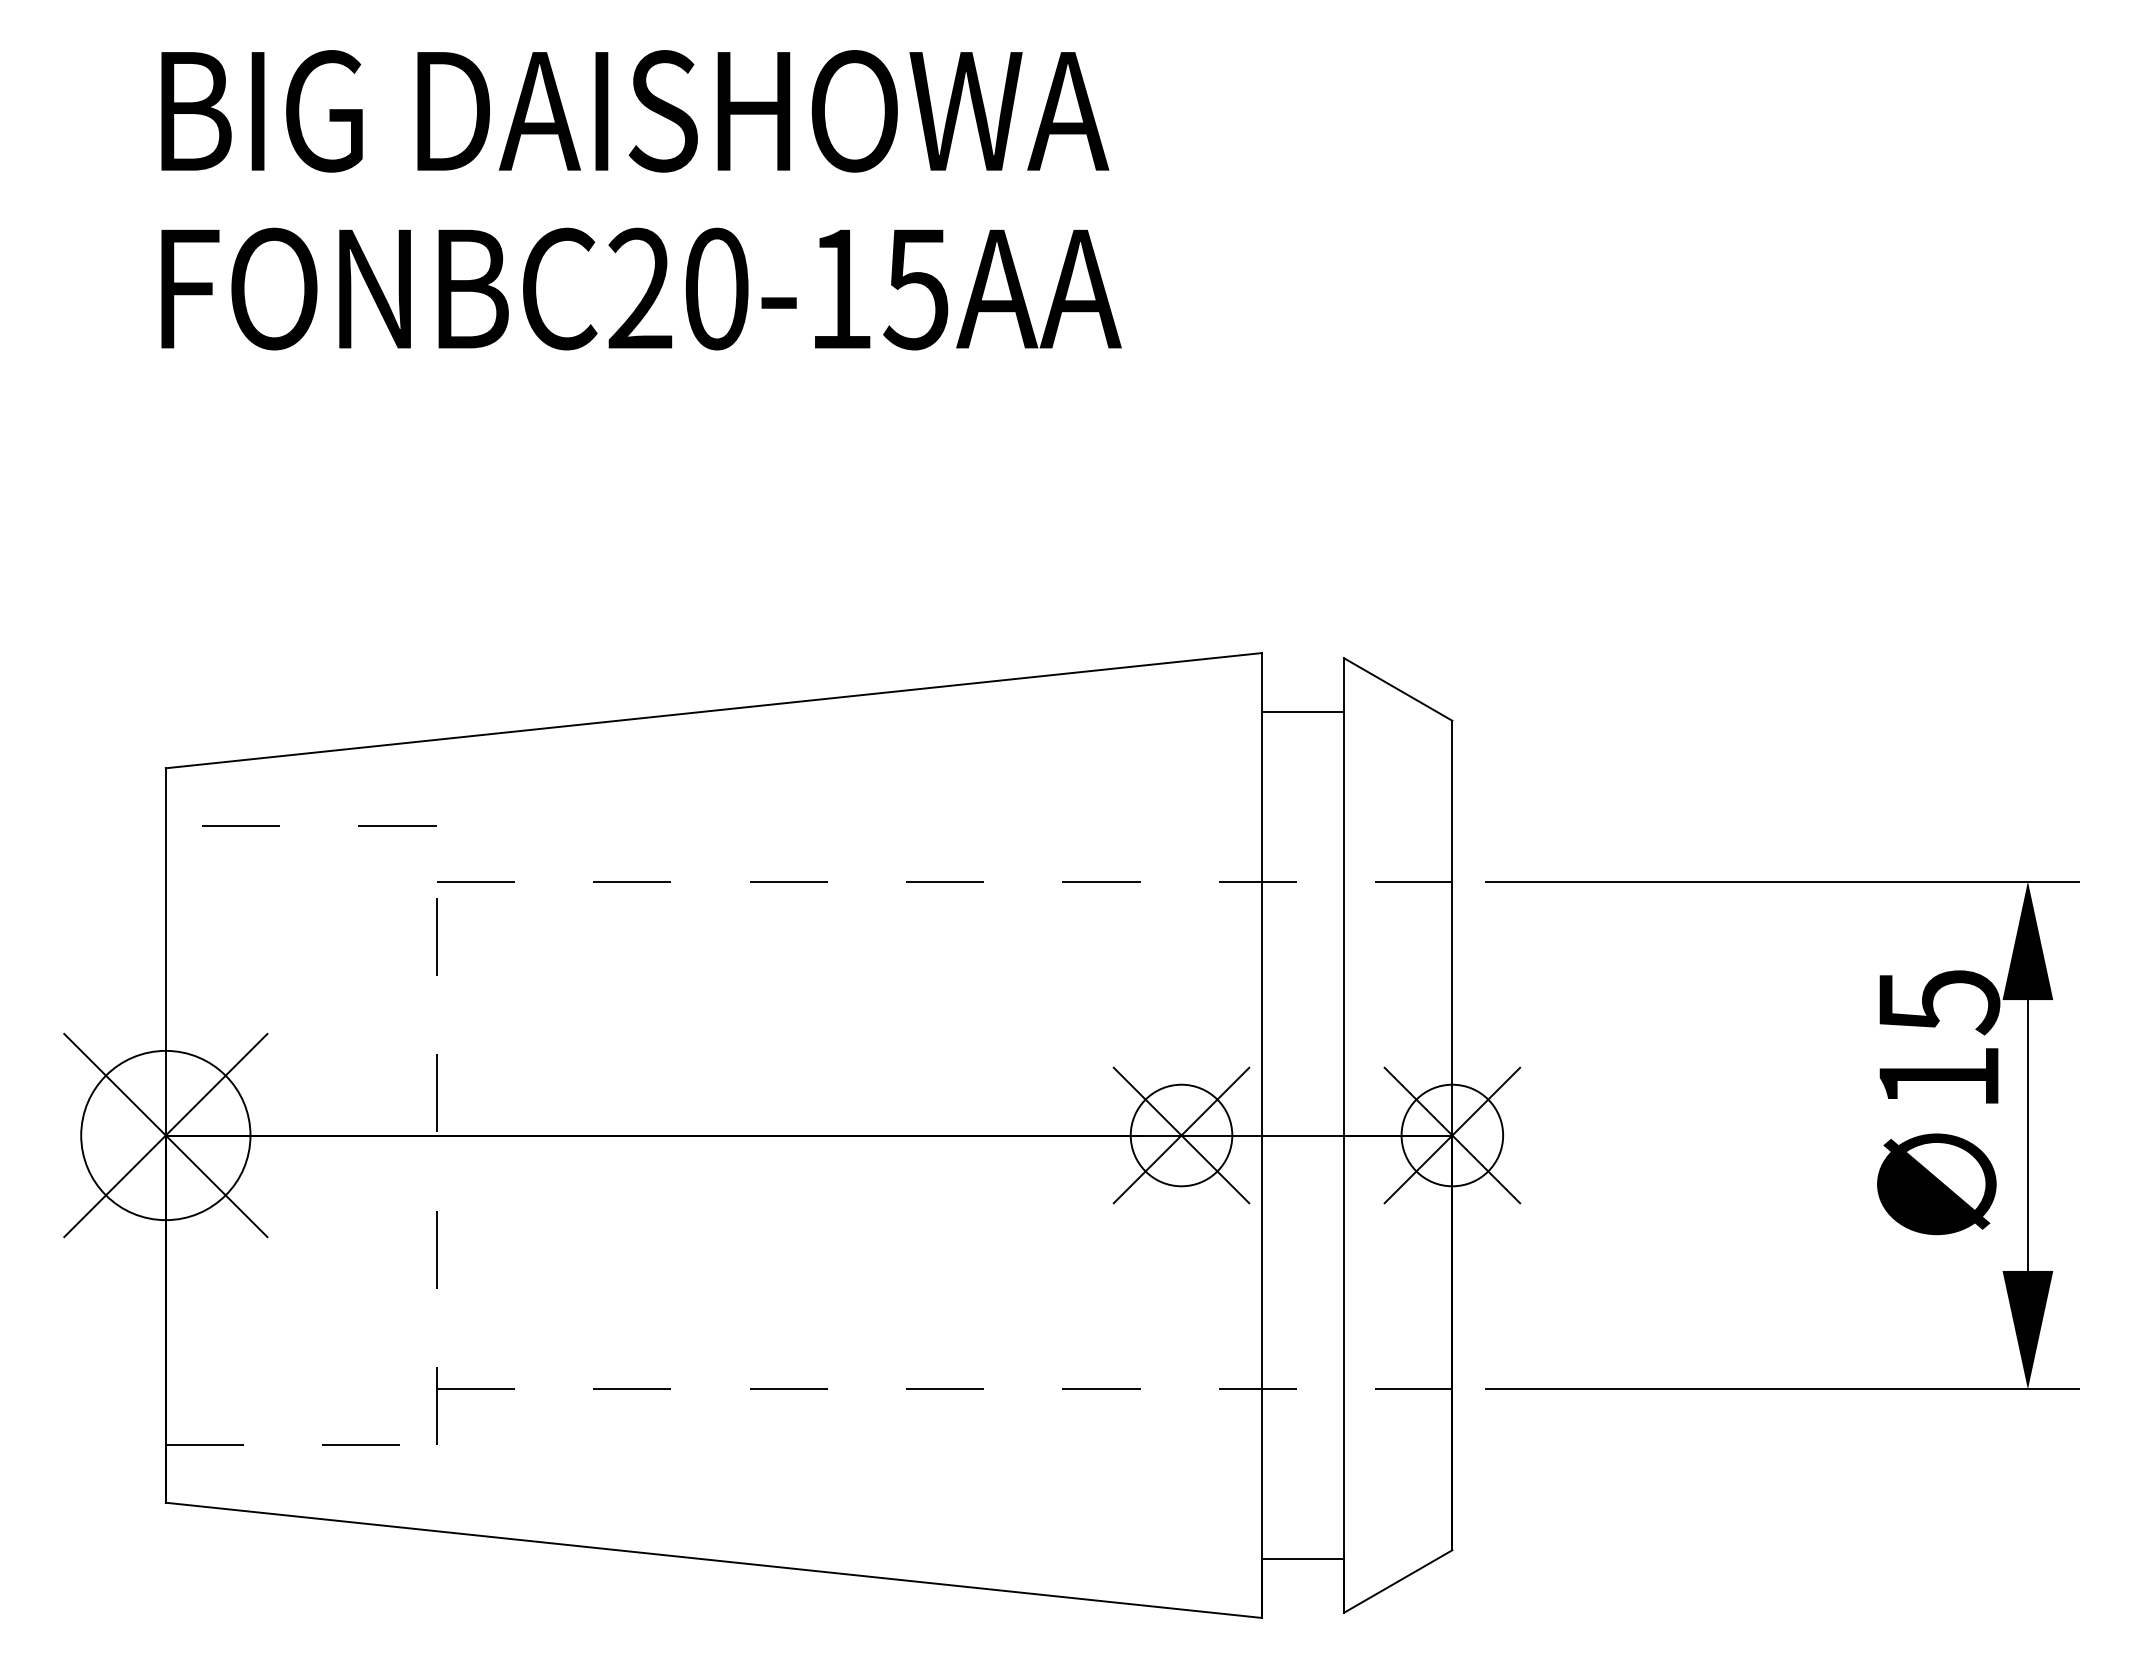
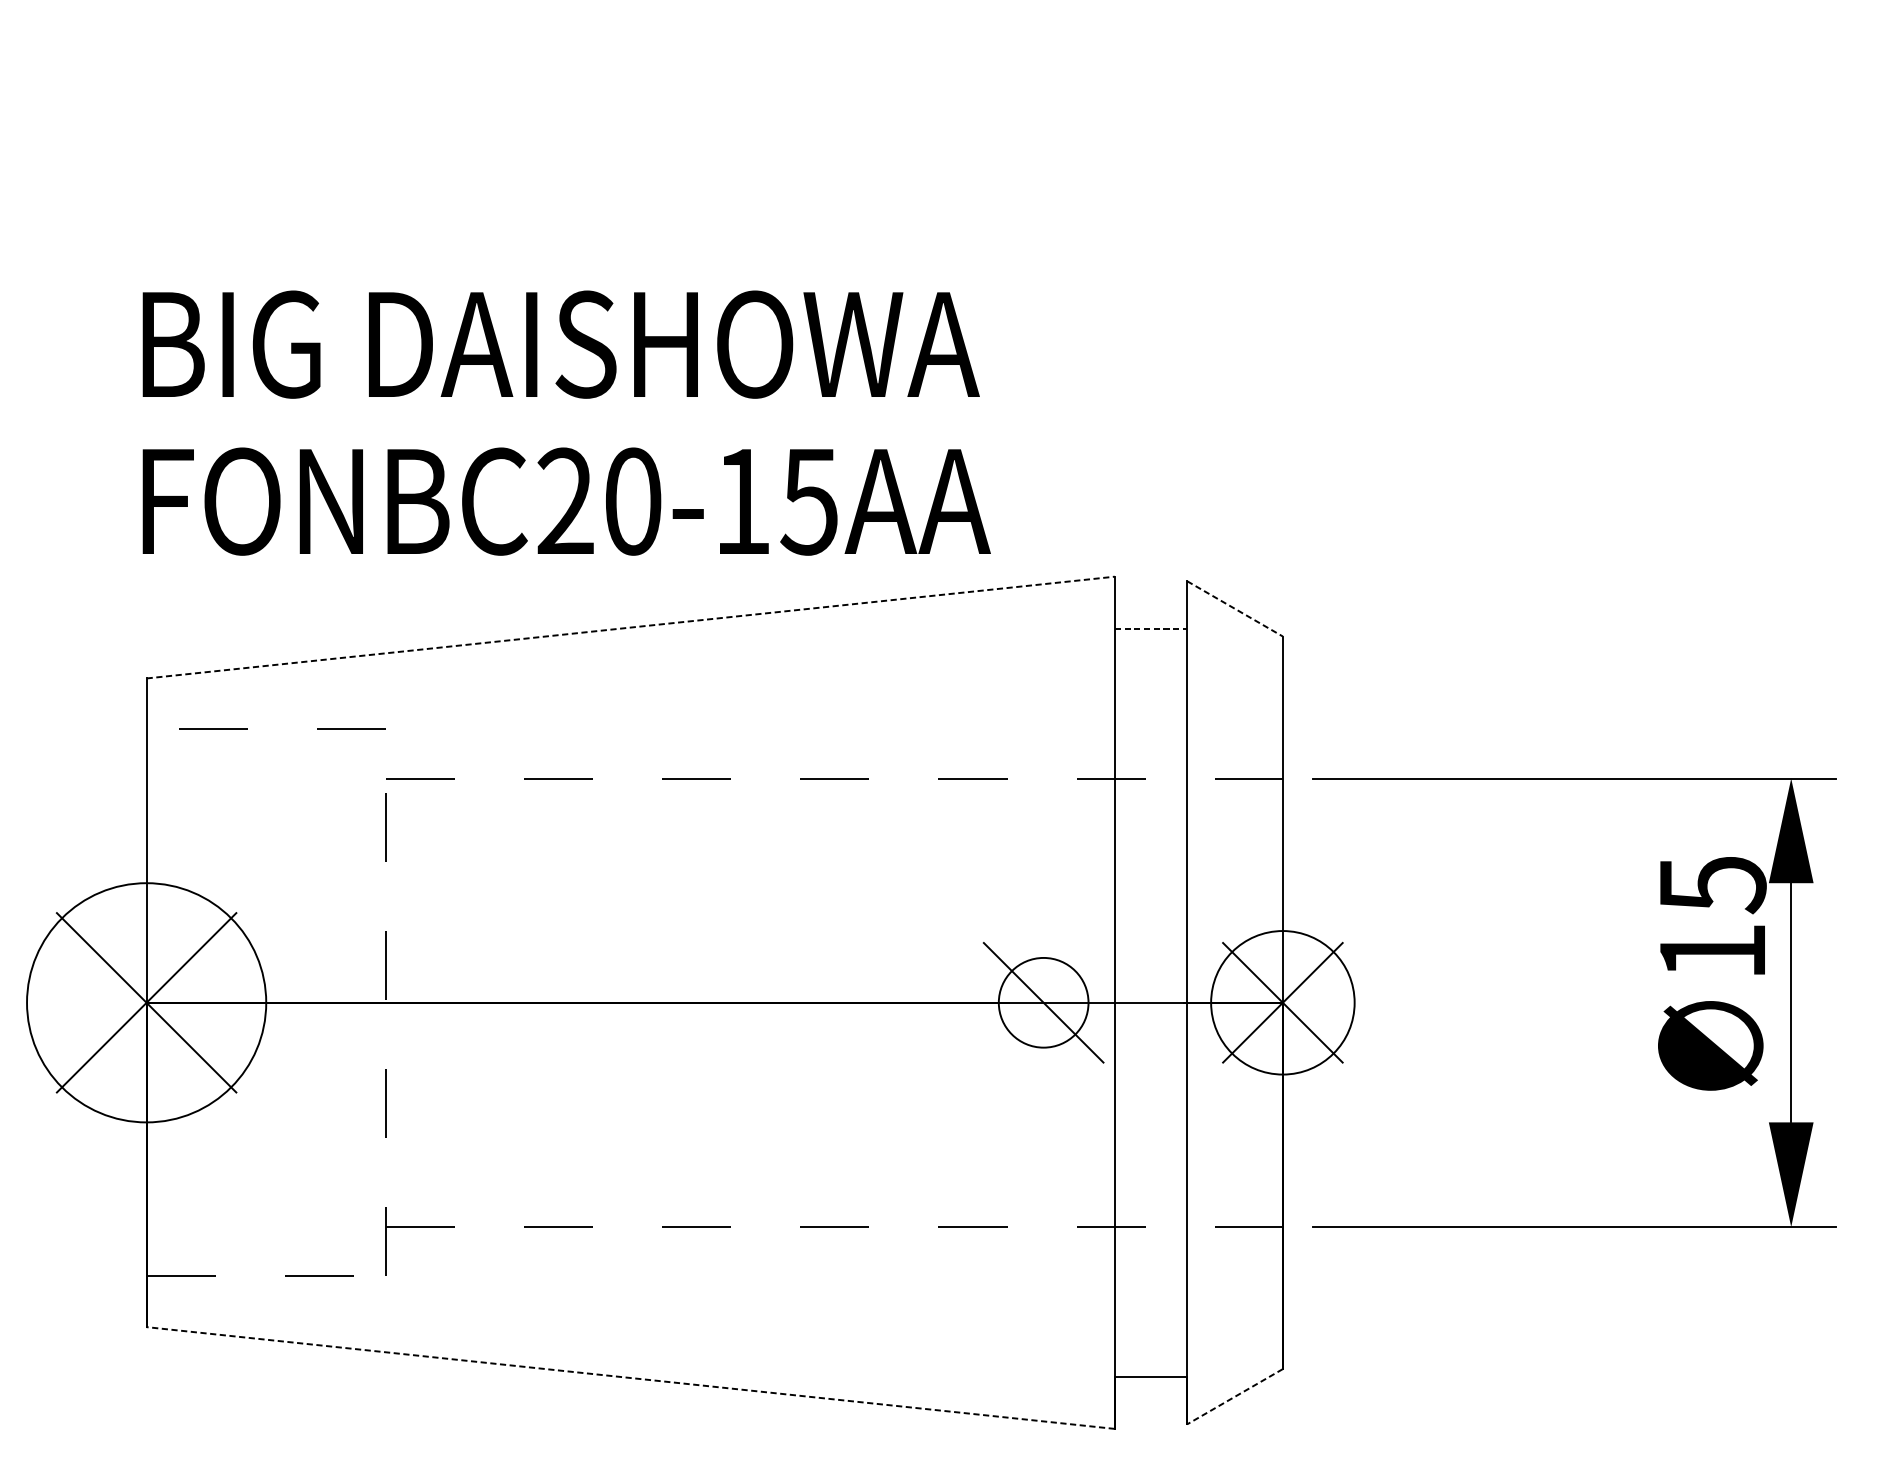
text: (641, 200) -> (566, 423), moved
line: (1398, 689) -> (1235, 608), solid -> dashed
line: (714, 710) -> (631, 627), solid -> dashed
line: (1303, 712) -> (1151, 629), solid -> dashed
circle: (165, 1135) -> (146, 1002), size x1.6
line: (1181, 1135) -> (1043, 1002), removed
circle: (1452, 1135) -> (1282, 1002), size x1.6
line: (713, 1560) -> (630, 1378), solid -> dashed
line: (1398, 1581) -> (1235, 1396), solid -> dashed

